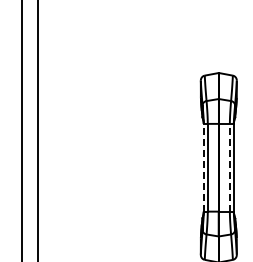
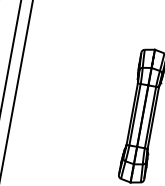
line: (203, 167) -> (132, 113), dashed -> solid
line: (229, 167) -> (150, 117), dashed -> solid

